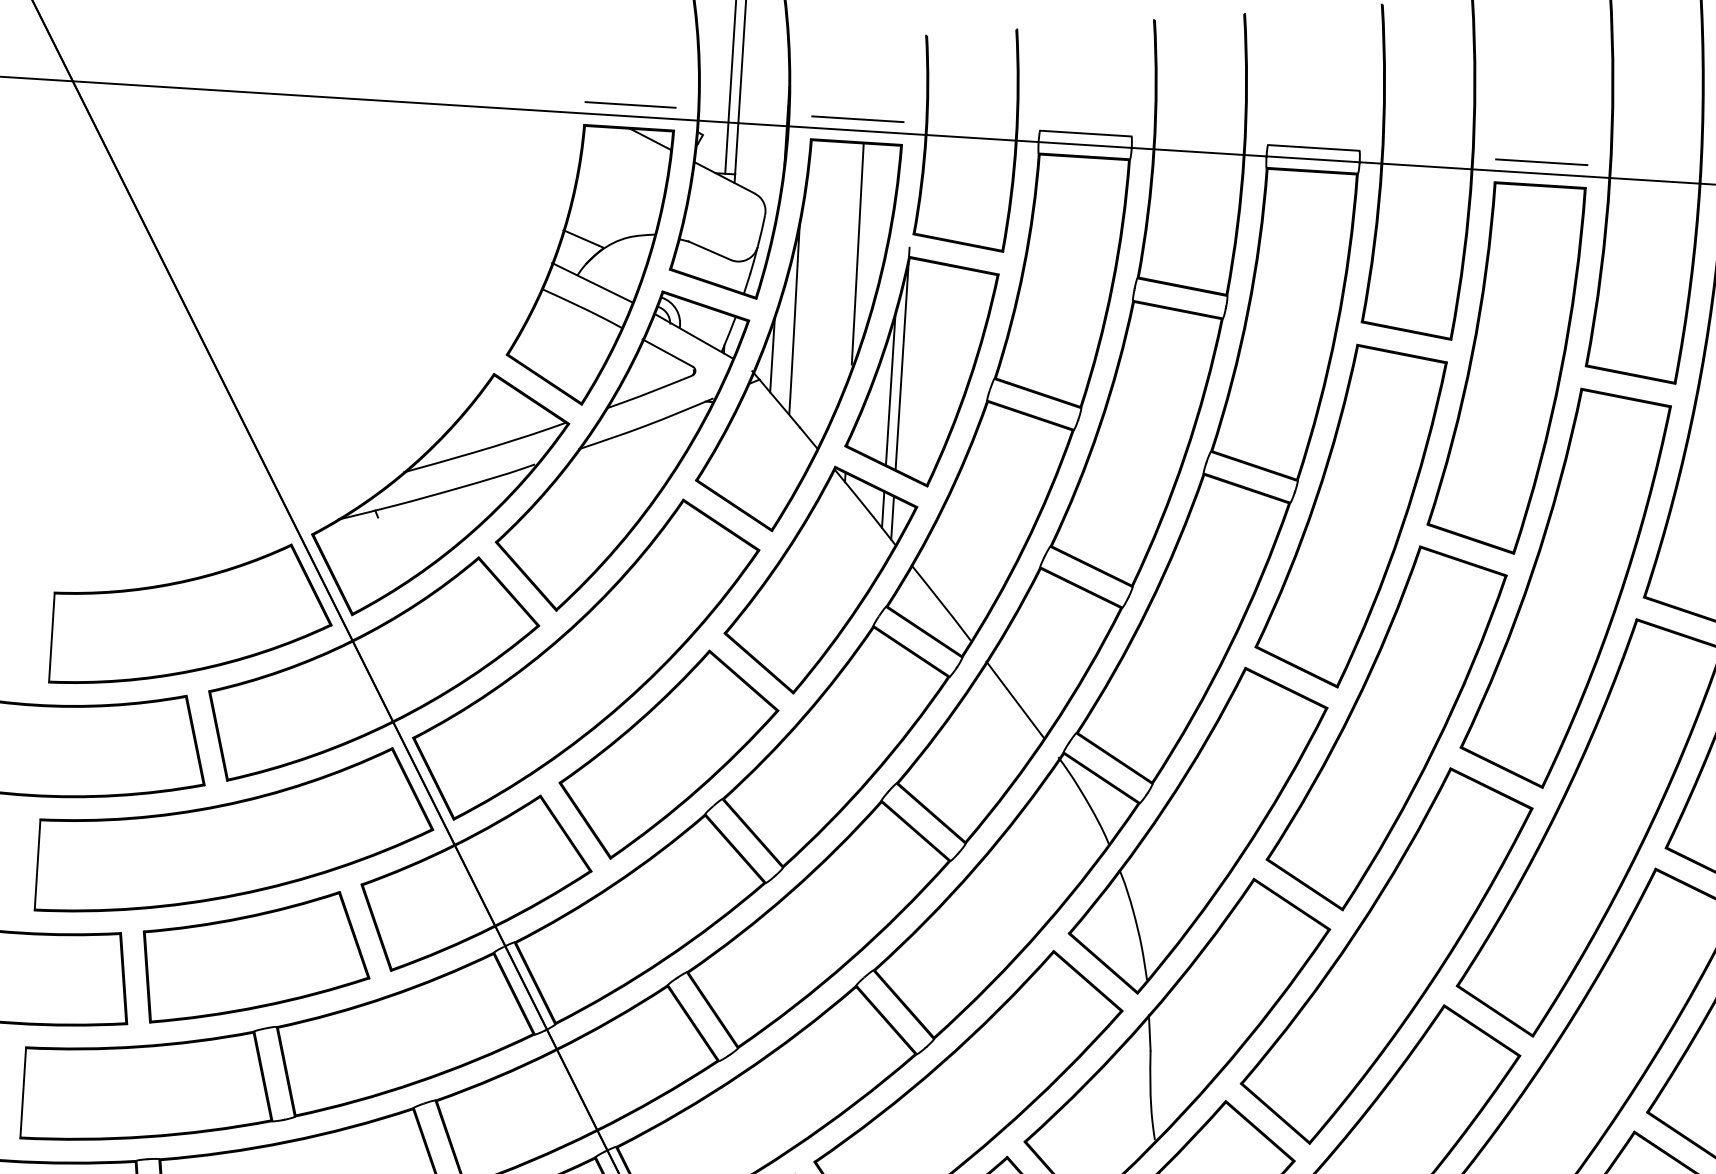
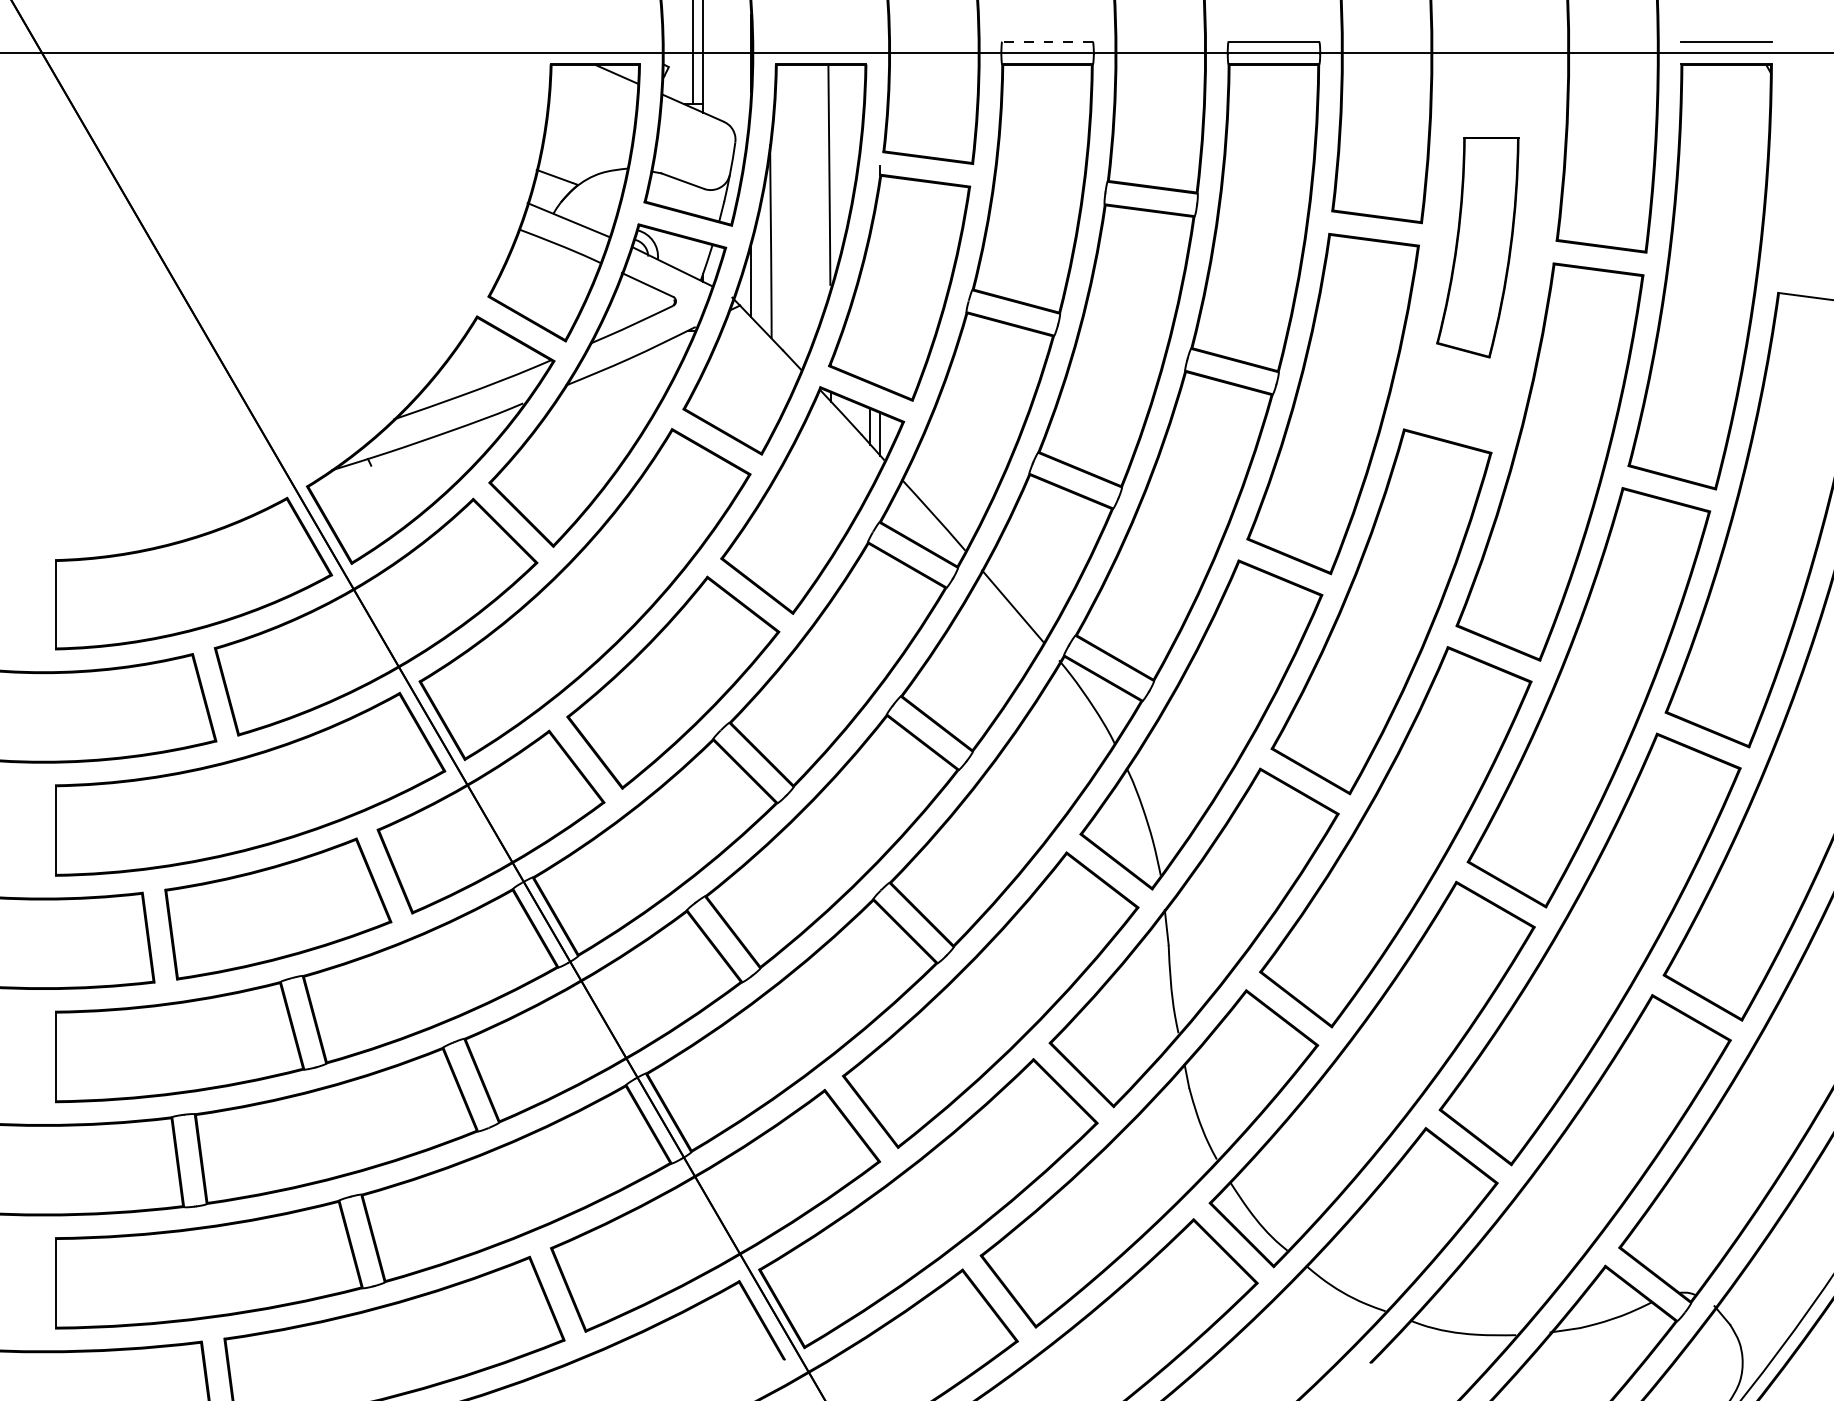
line: (630, 104) -> (595, 41), removed
line: (857, 118) -> (820, 41), removed
line: (1085, 133) -> (1047, 41), solid -> dashed
line: (1541, 161) -> (1500, 41), removed
line: (902, 366) -> (880, 283), removed
part: (1505, 367) -> (1477, 247), size x0.6
line: (890, 390) -> (870, 308), removed

